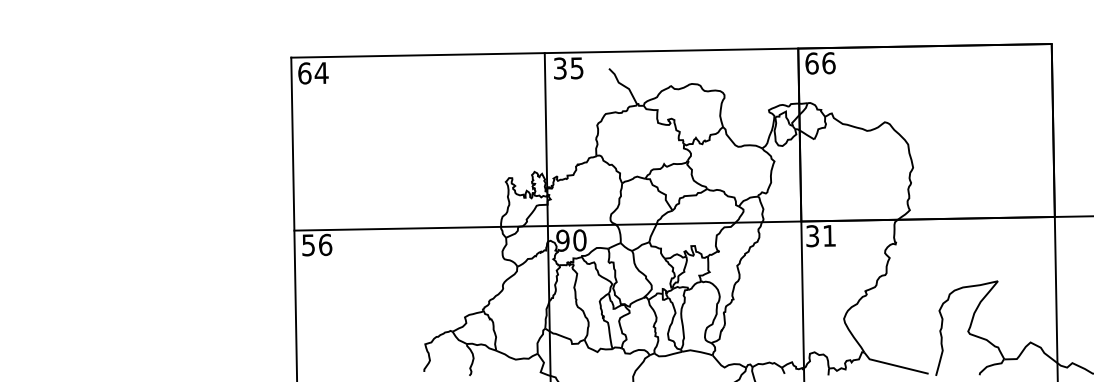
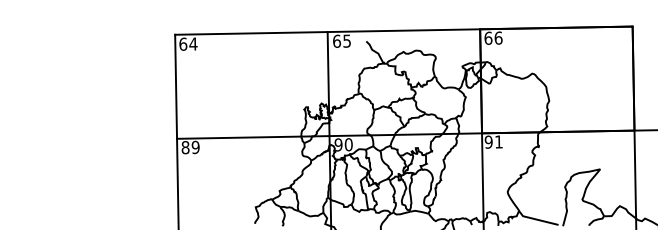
text: (561, 67) -> (337, 40), 35 -> 65
text: (812, 235) -> (488, 141), 31 -> 91
text: (316, 245) -> (190, 147), 56 -> 89

